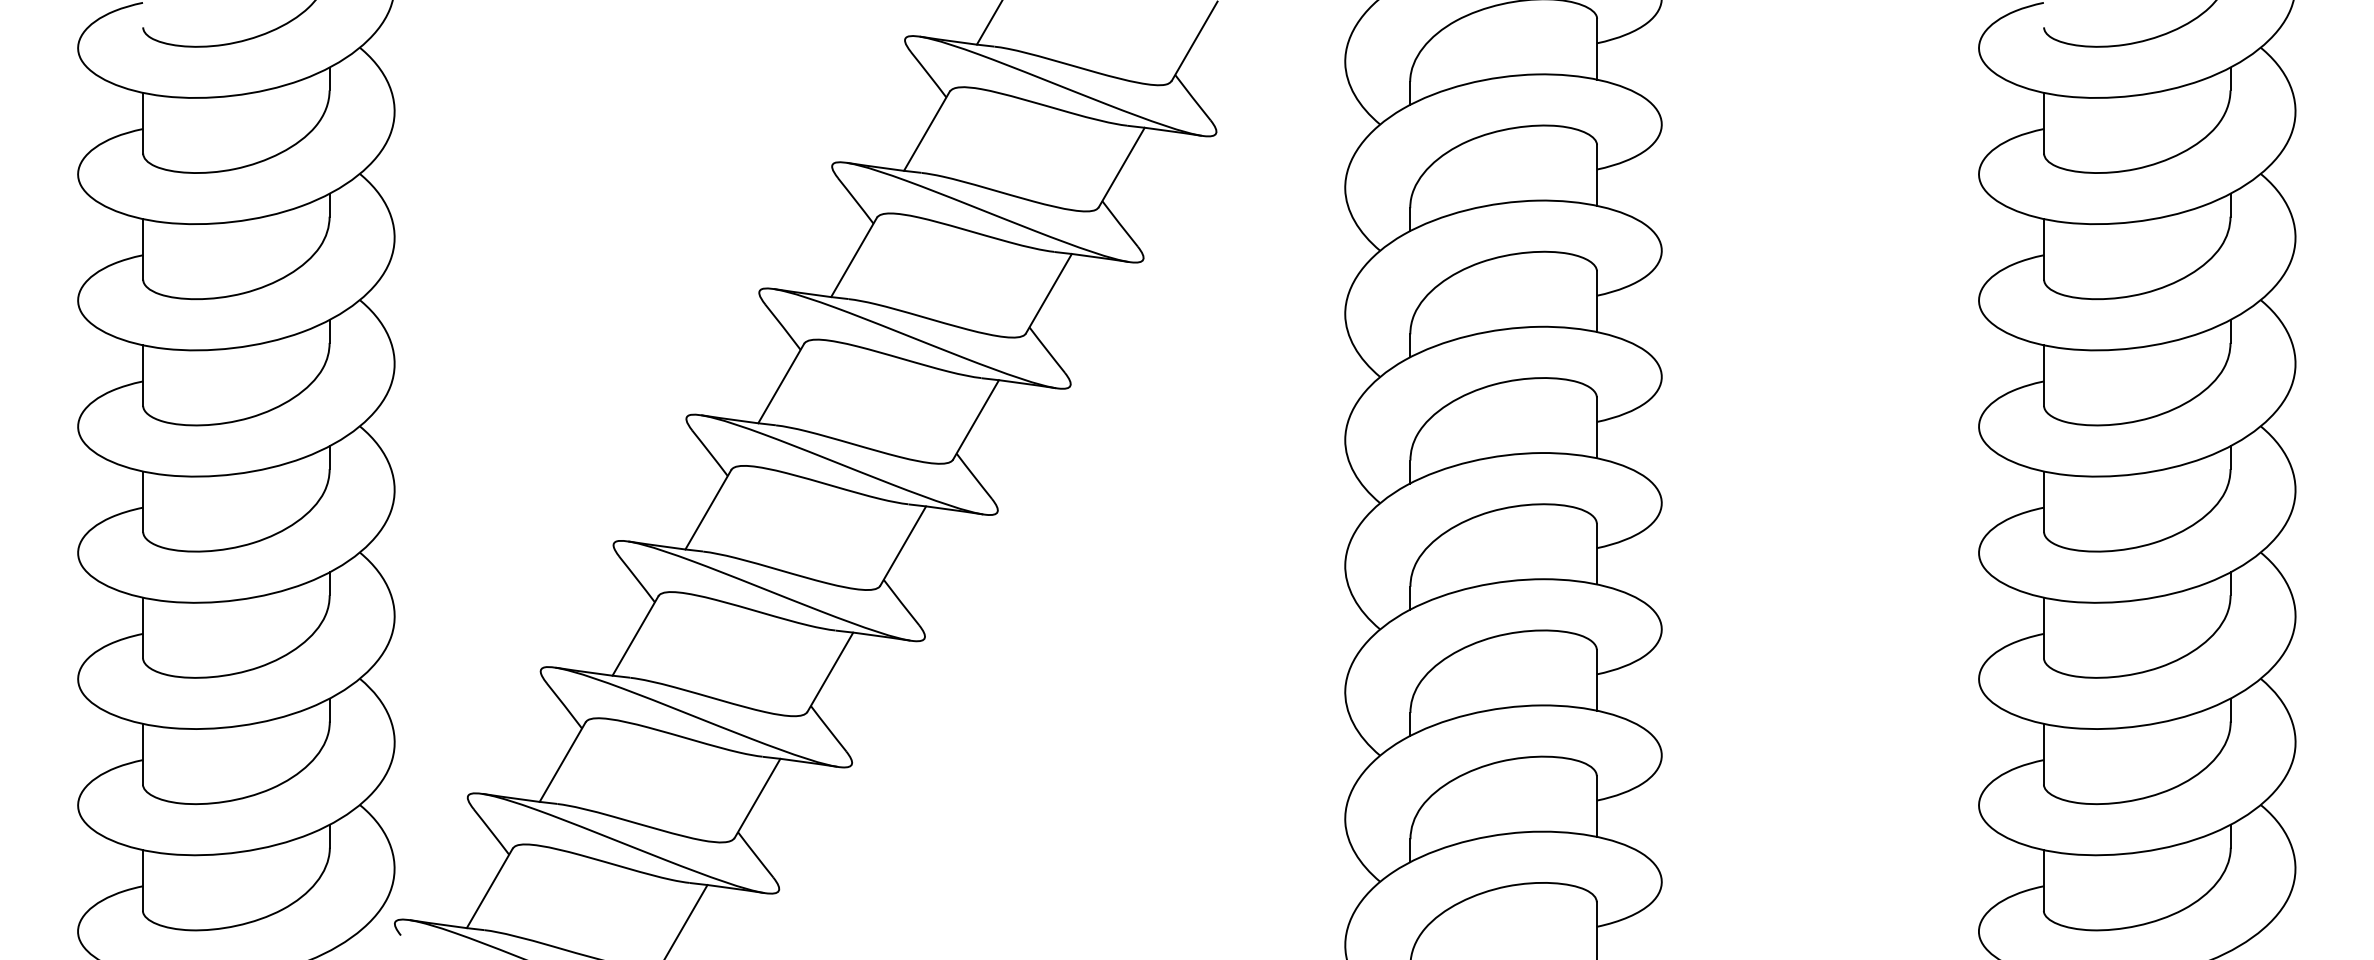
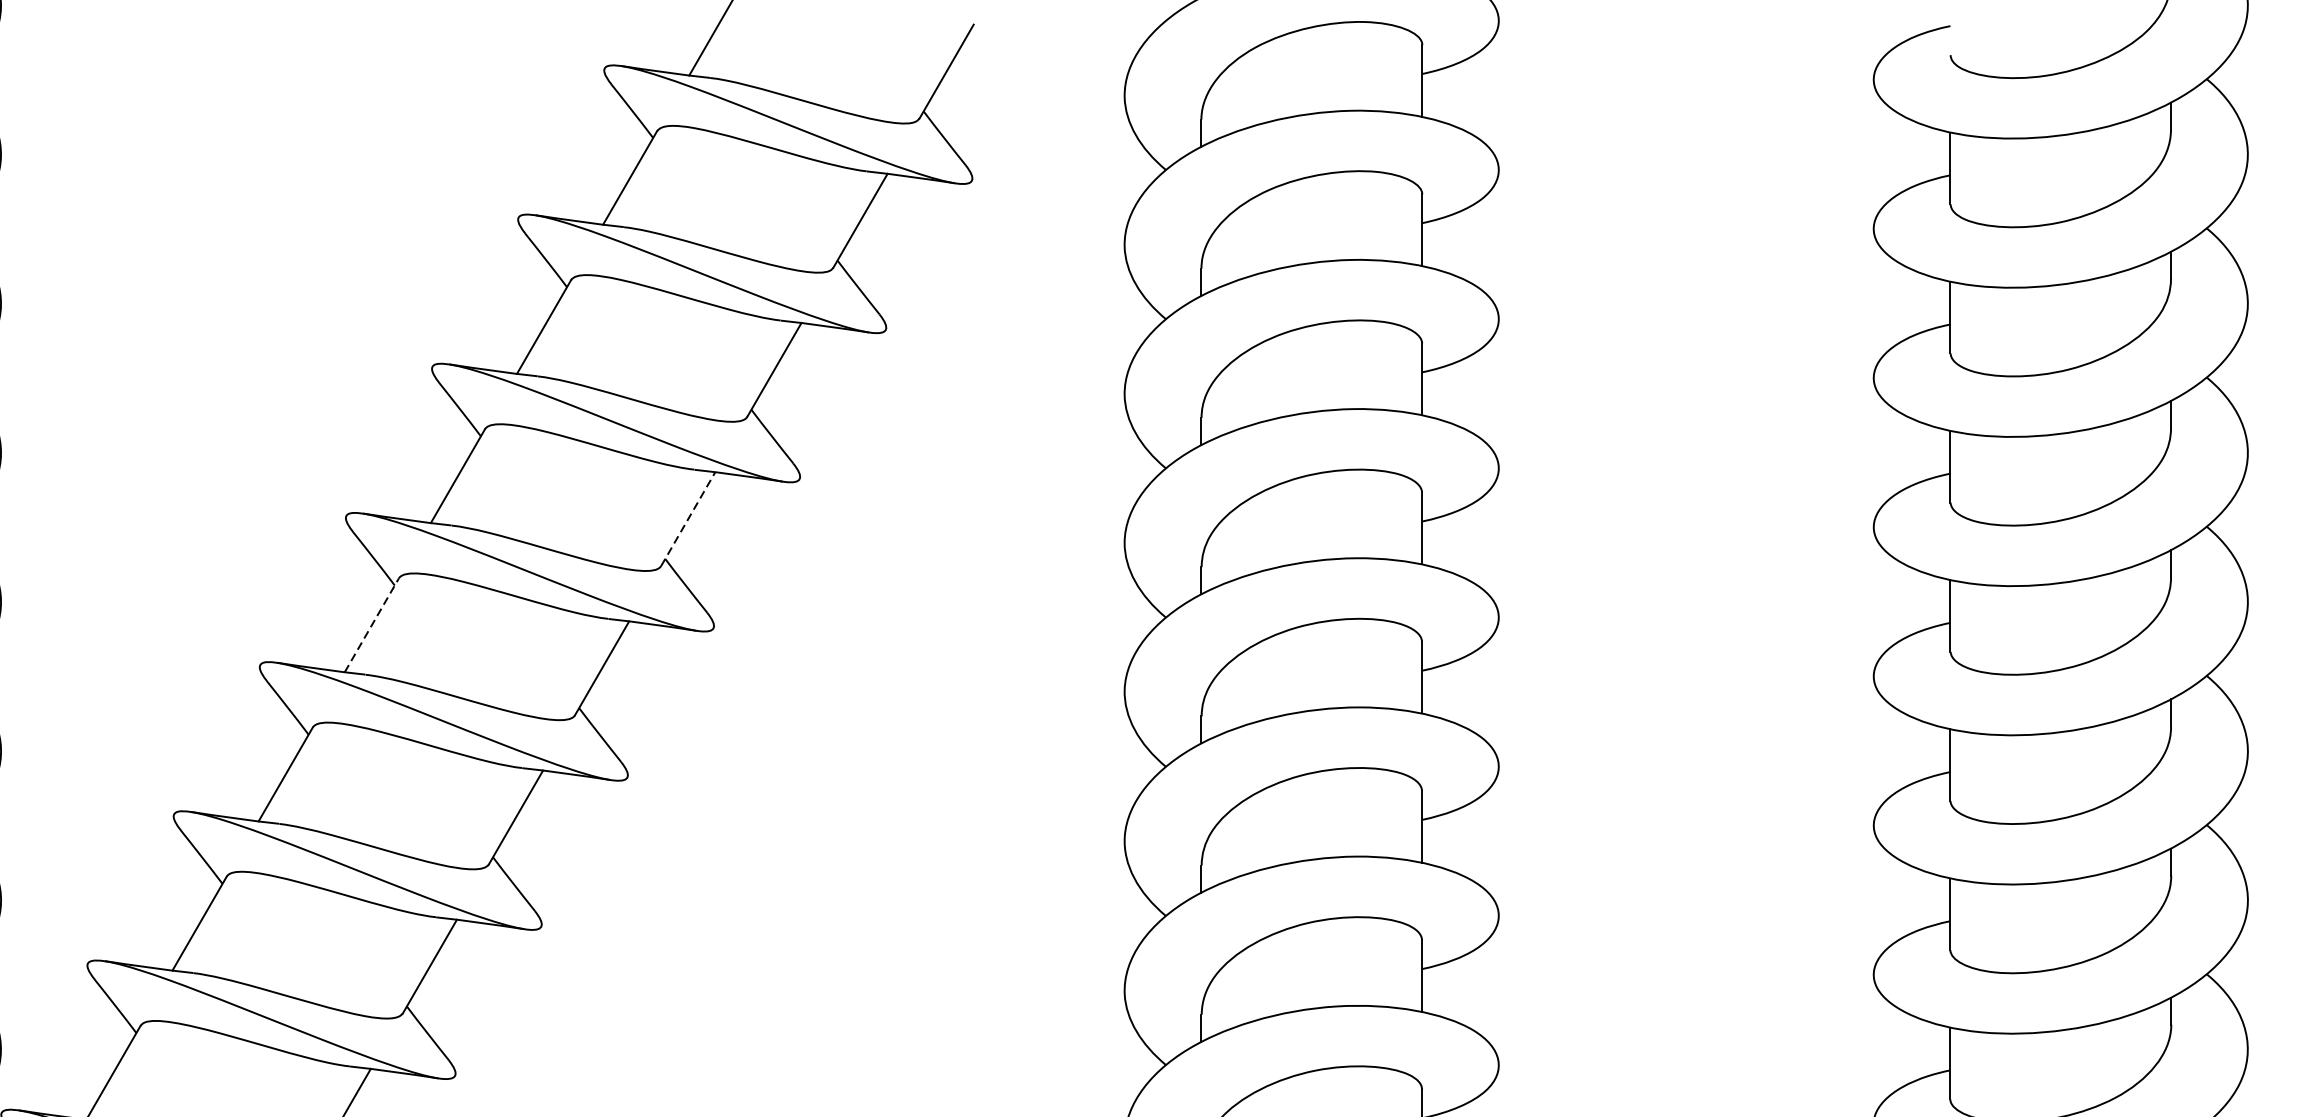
line: (976, 419) -> (688, 518), solid -> dashed
line: (708, 509) -> (371, 625), solid -> dashed

